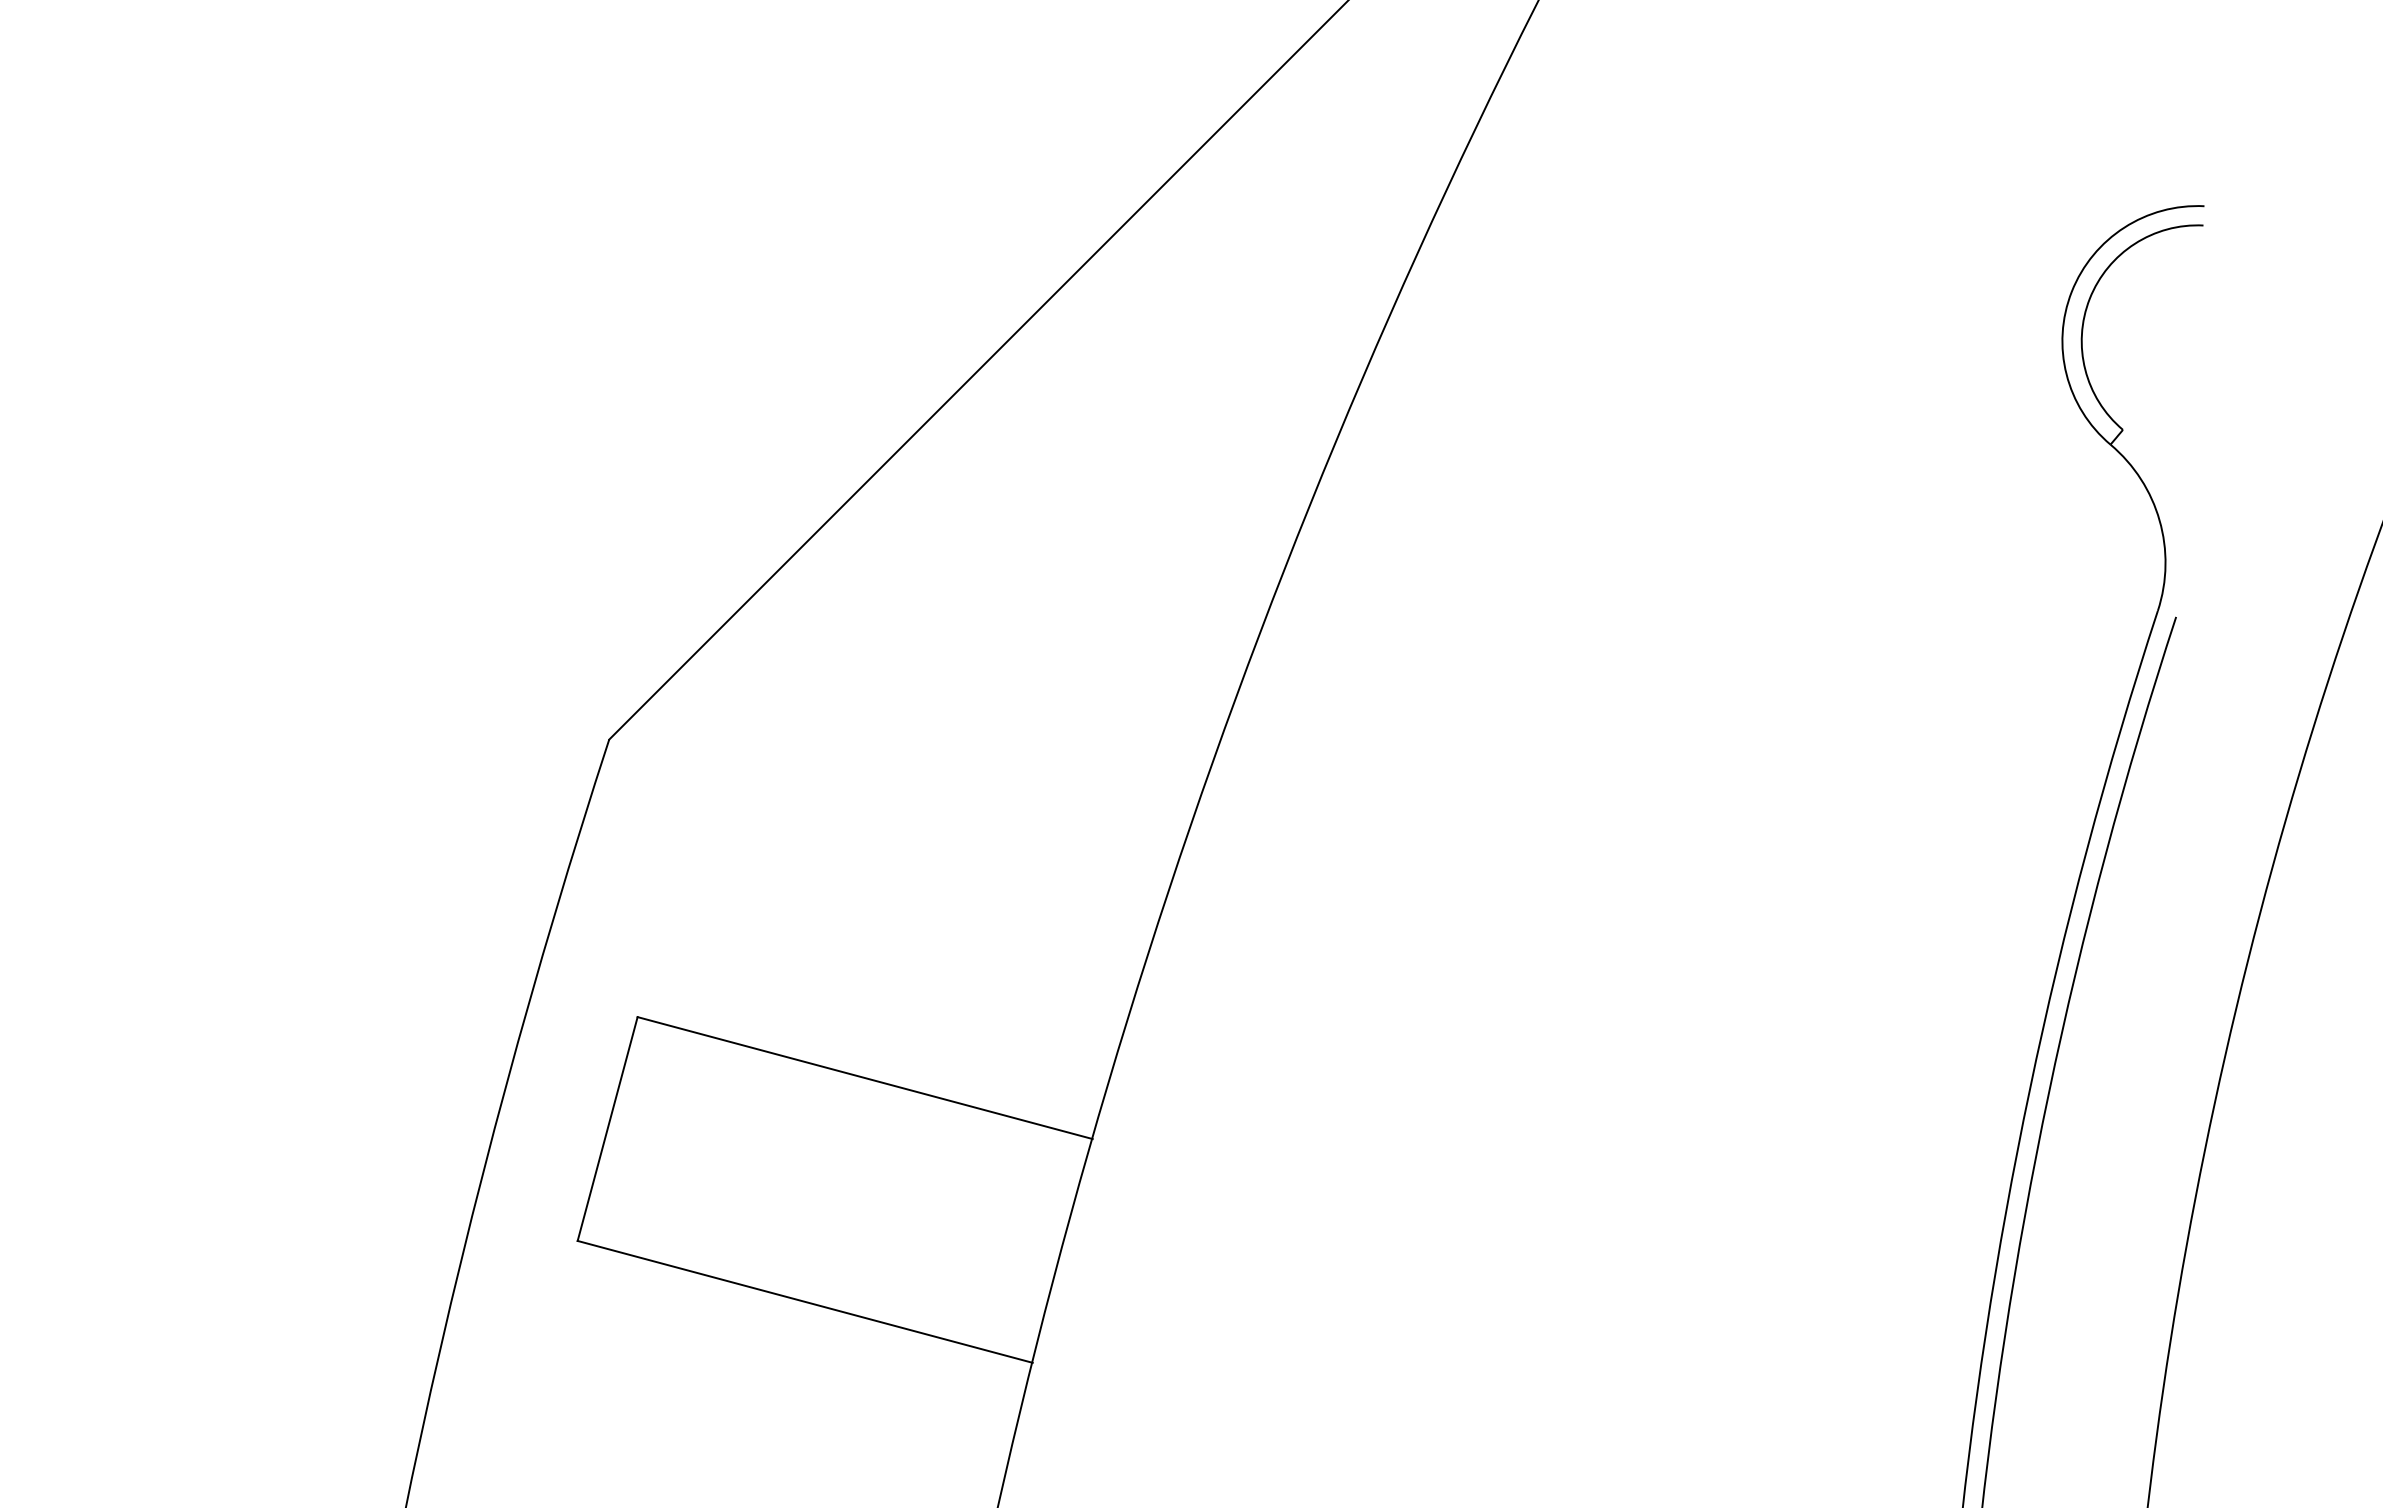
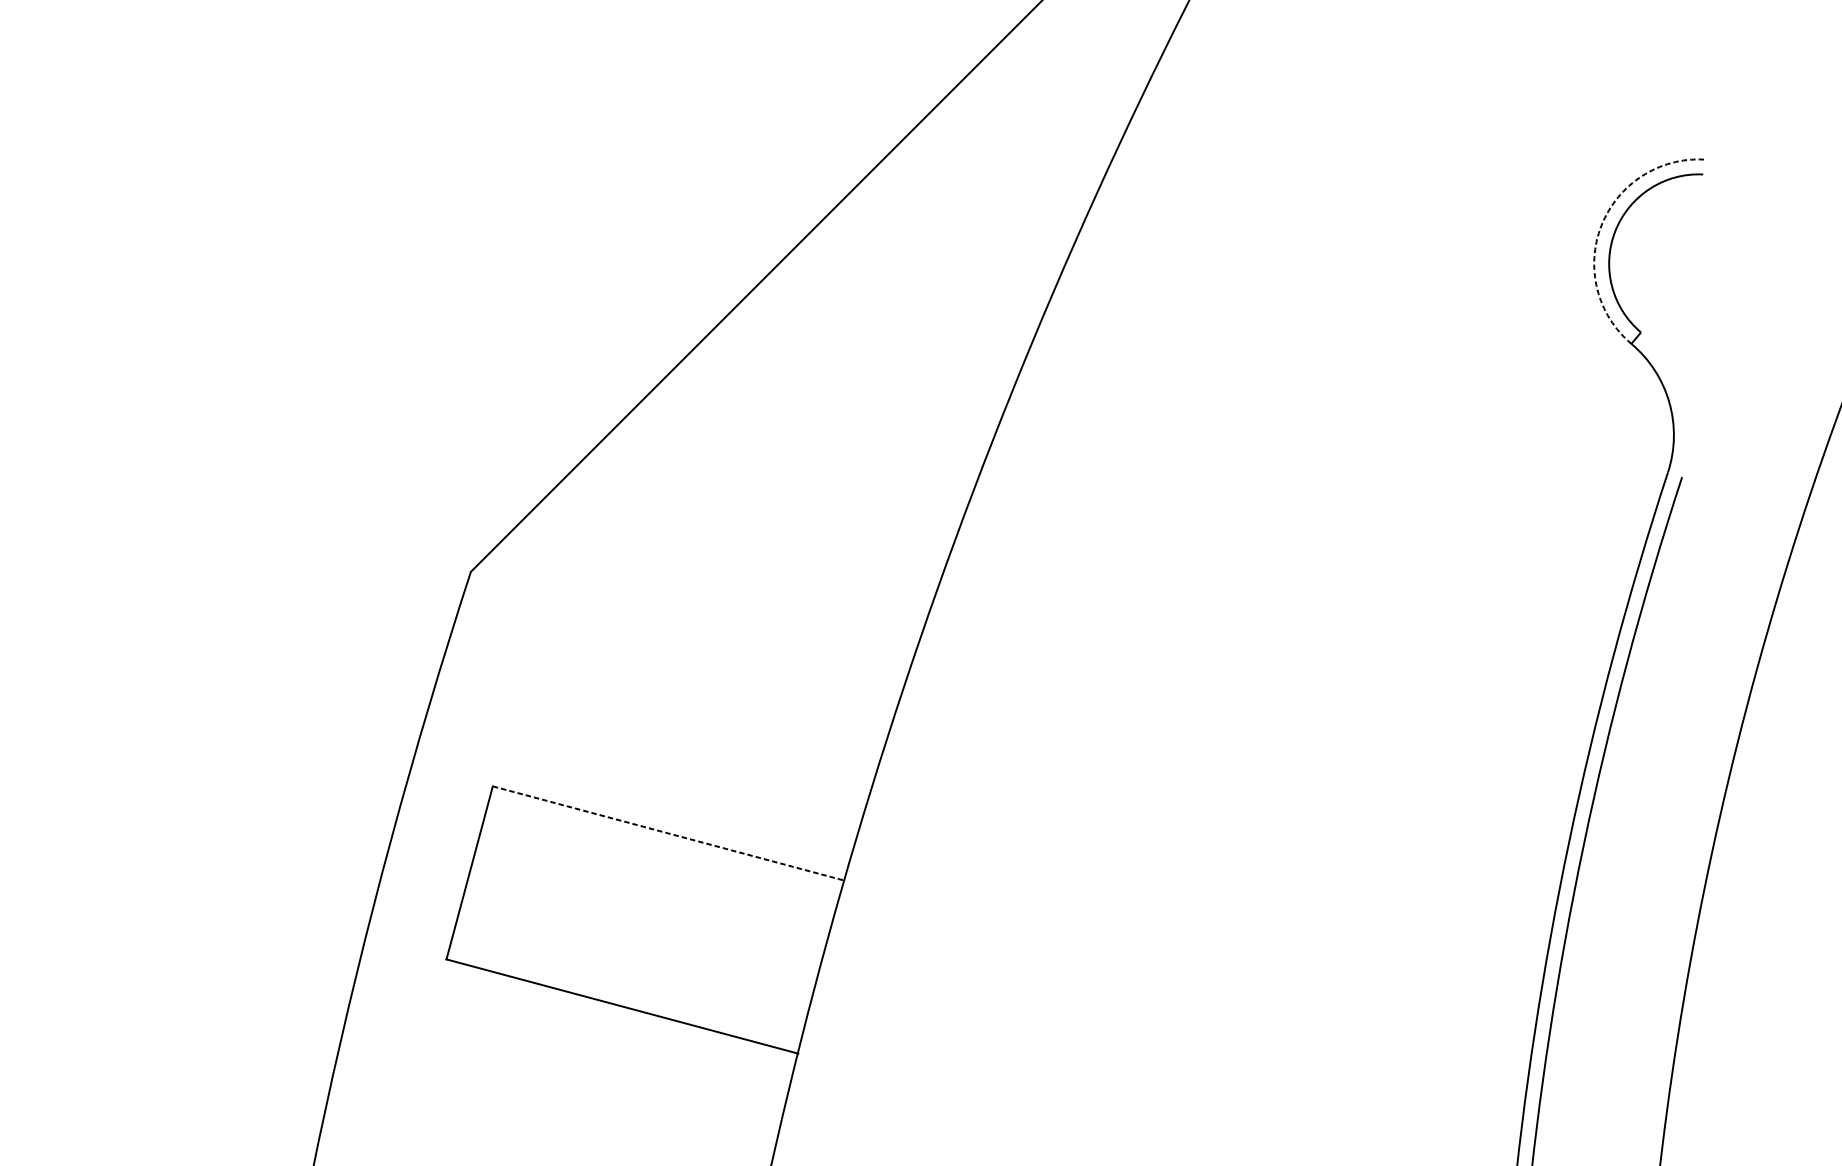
arc: (2071, 291) -> (1601, 225), solid -> dashed
line: (865, 1078) -> (669, 833), solid -> dashed

